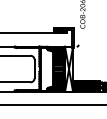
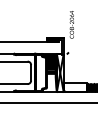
fill: (51, 80) -> (45, 82), removed
hatch: (87, 85) -> (75, 86), removed

